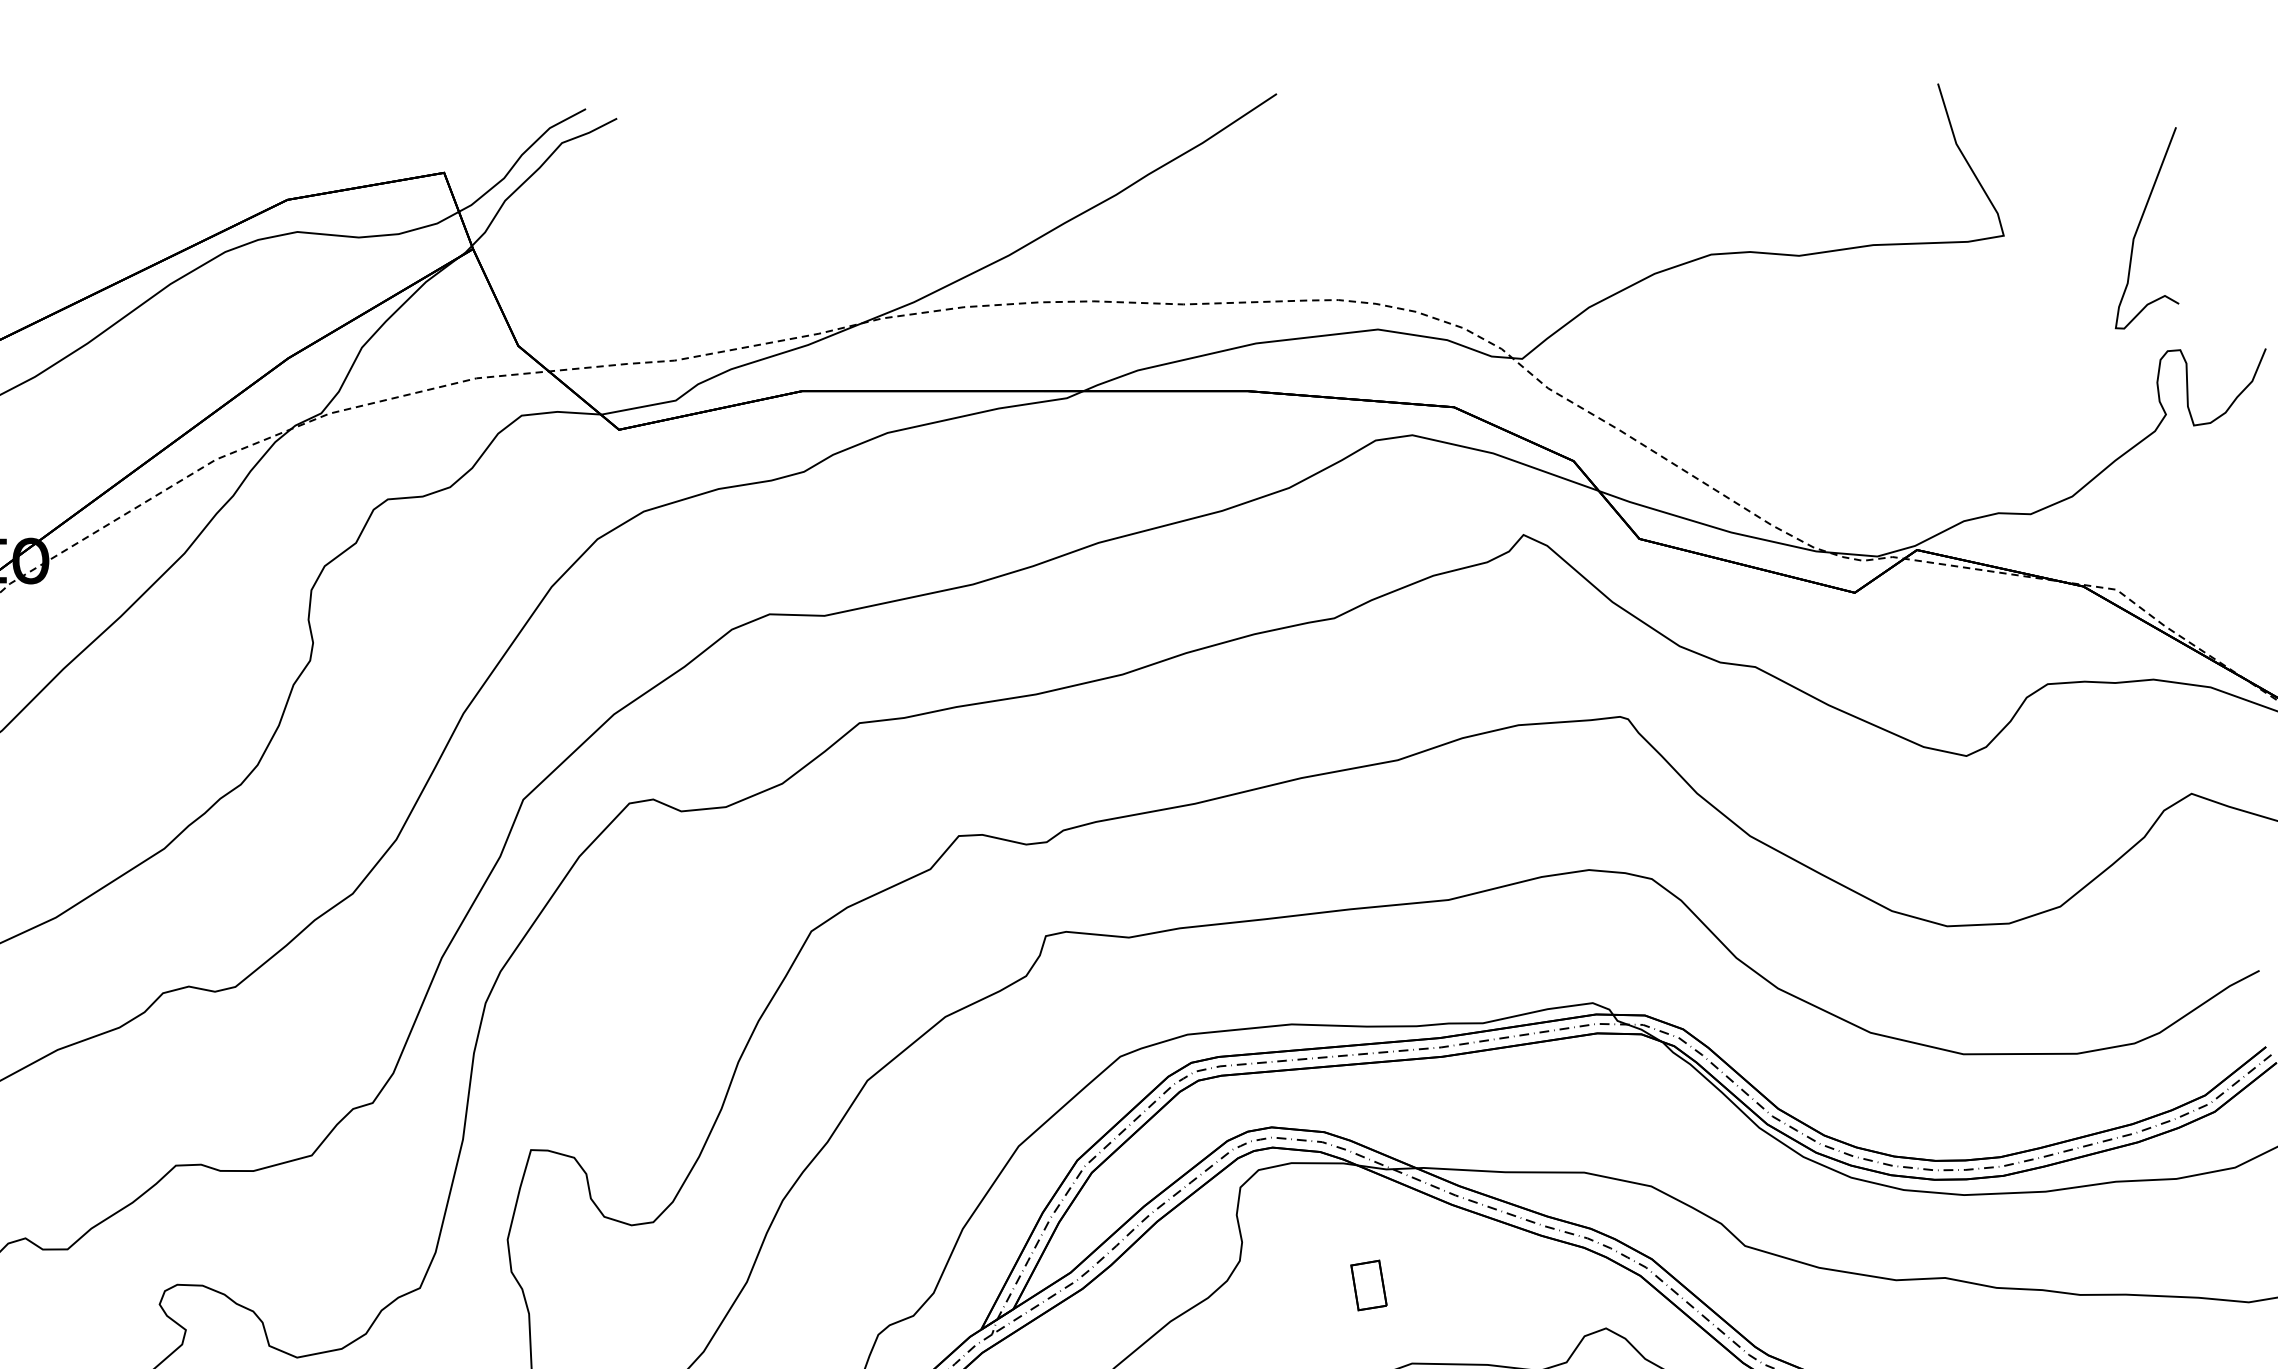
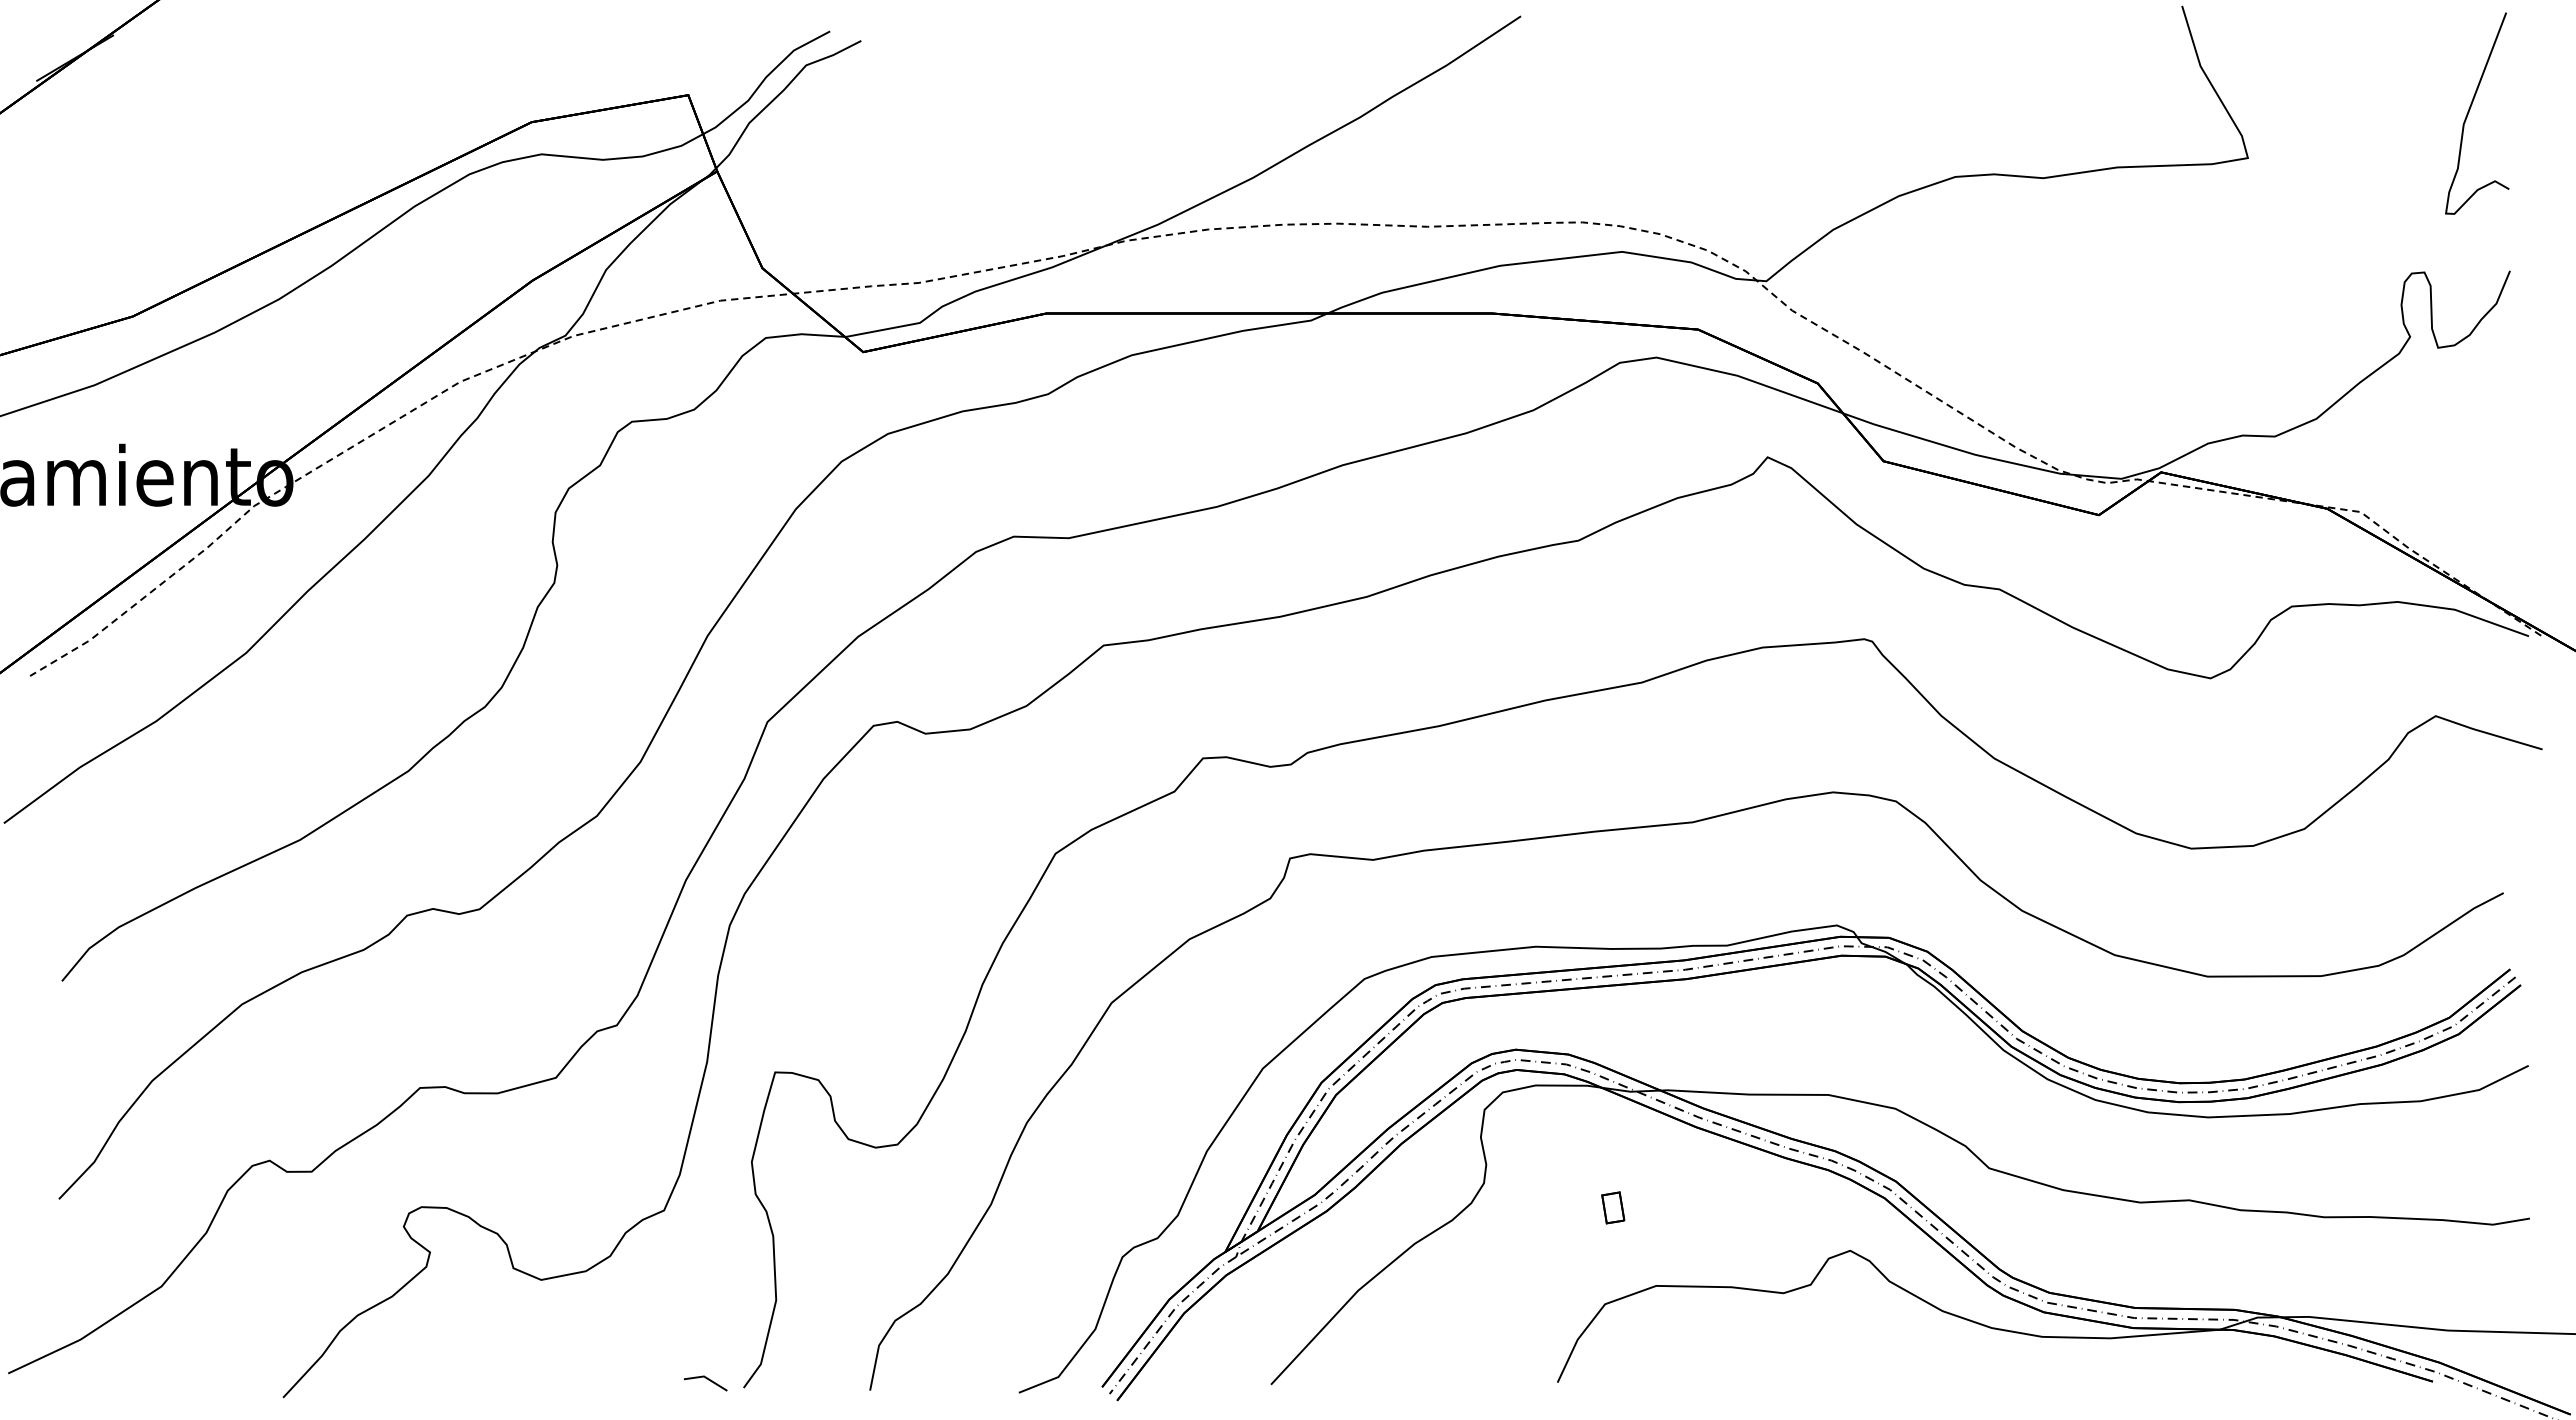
curve: (2140, 224) -> (2470, 109), moved
part: (1369, 1285) -> (1613, 1207), size x0.62

